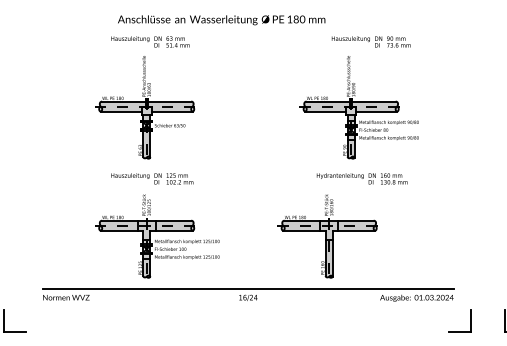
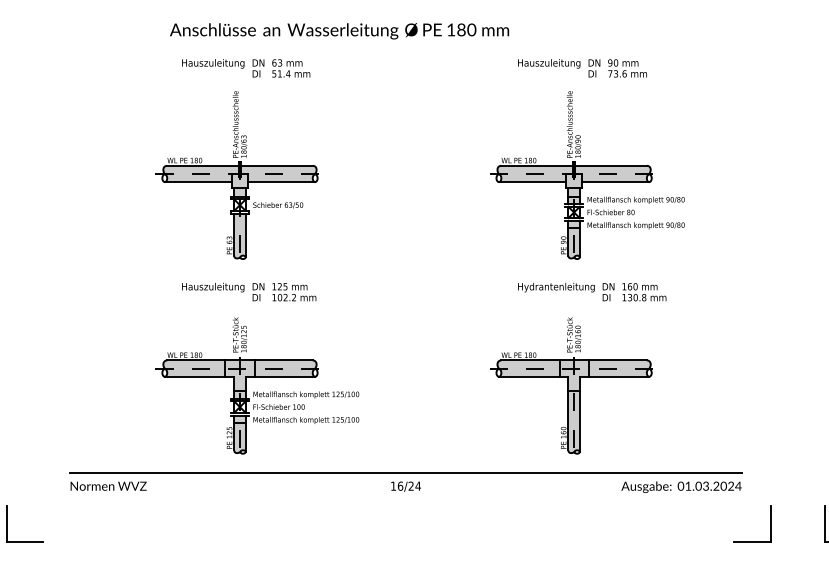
text: (221, 20) -> (339, 31), moved
text: (370, 41) -> (581, 67), moved
part: (327, 236) -> (571, 386), moved

